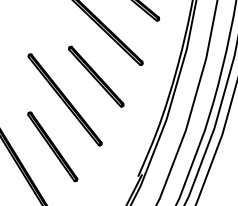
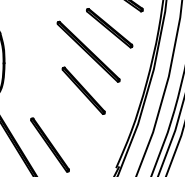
part: (64, 99) -> (59, 108), removed

